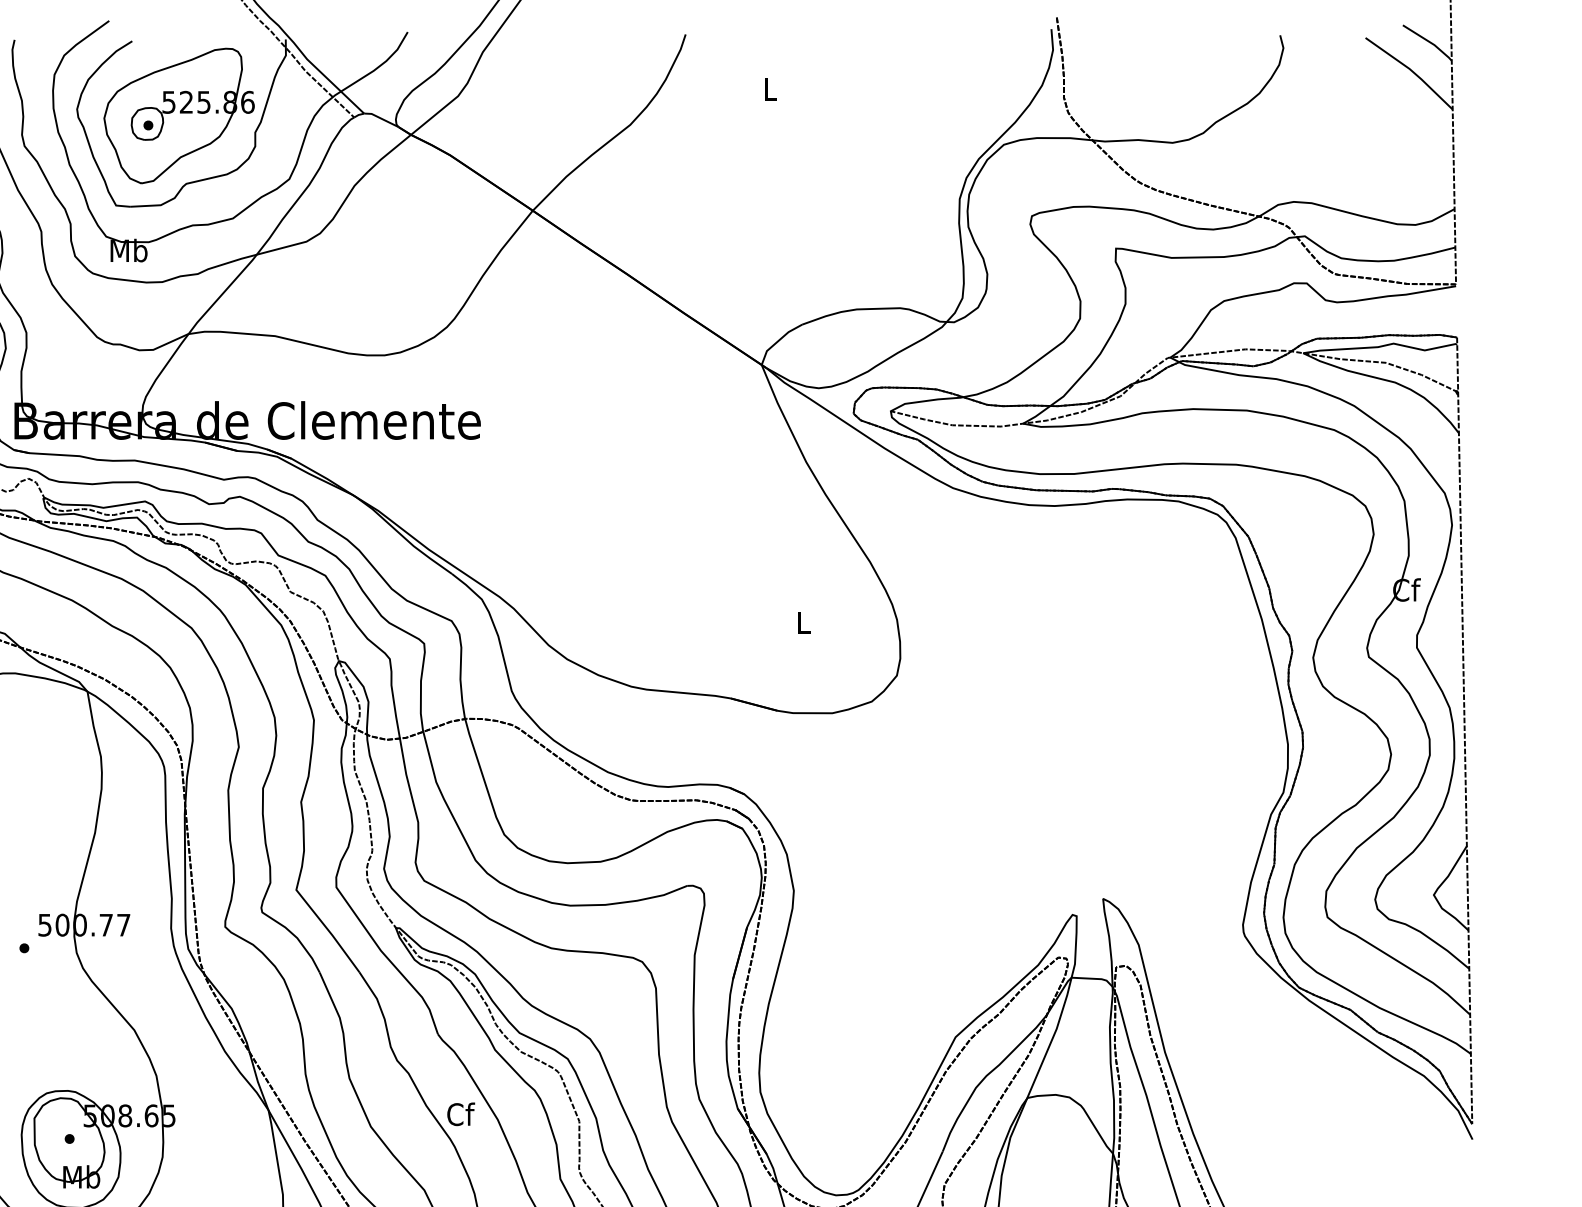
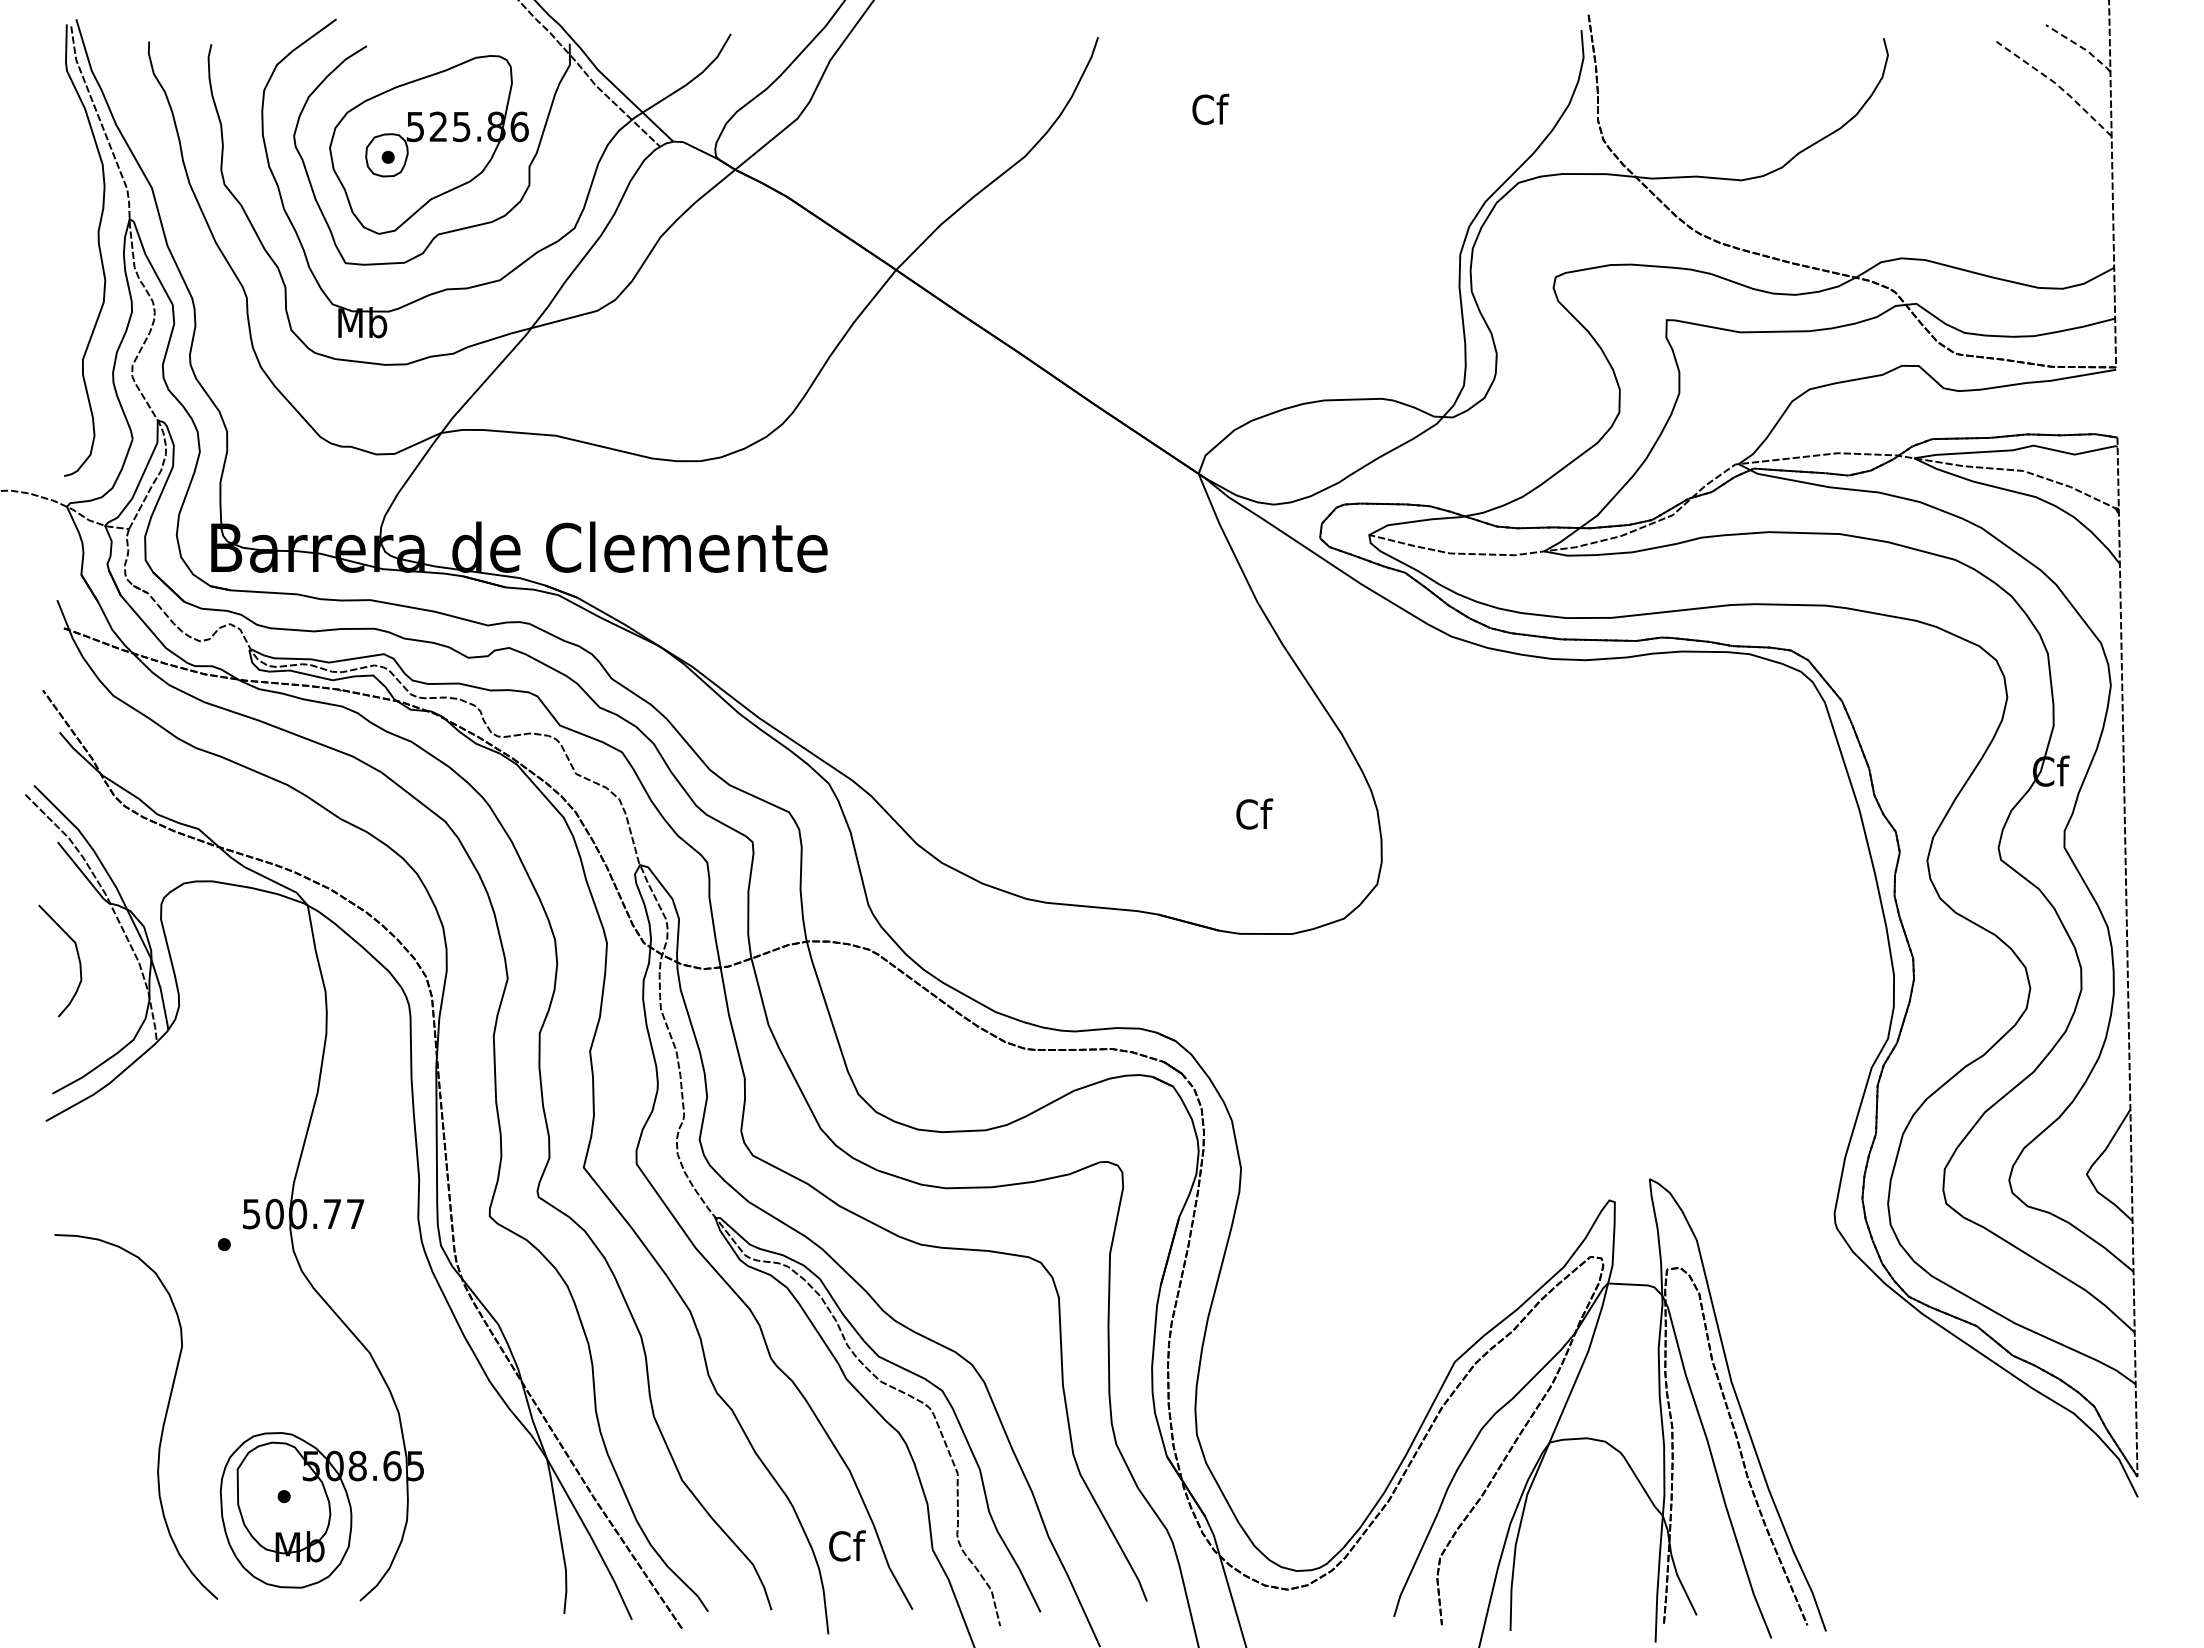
line: (1429, 42) -> (2080, 47), solid -> dashed
line: (1410, 70) -> (2056, 84), solid -> dashed
text: (770, 88) -> (1210, 108), L -> Cf
text: (804, 622) -> (1254, 813), L -> Cf
text: (461, 1113) -> (847, 1545), moved

